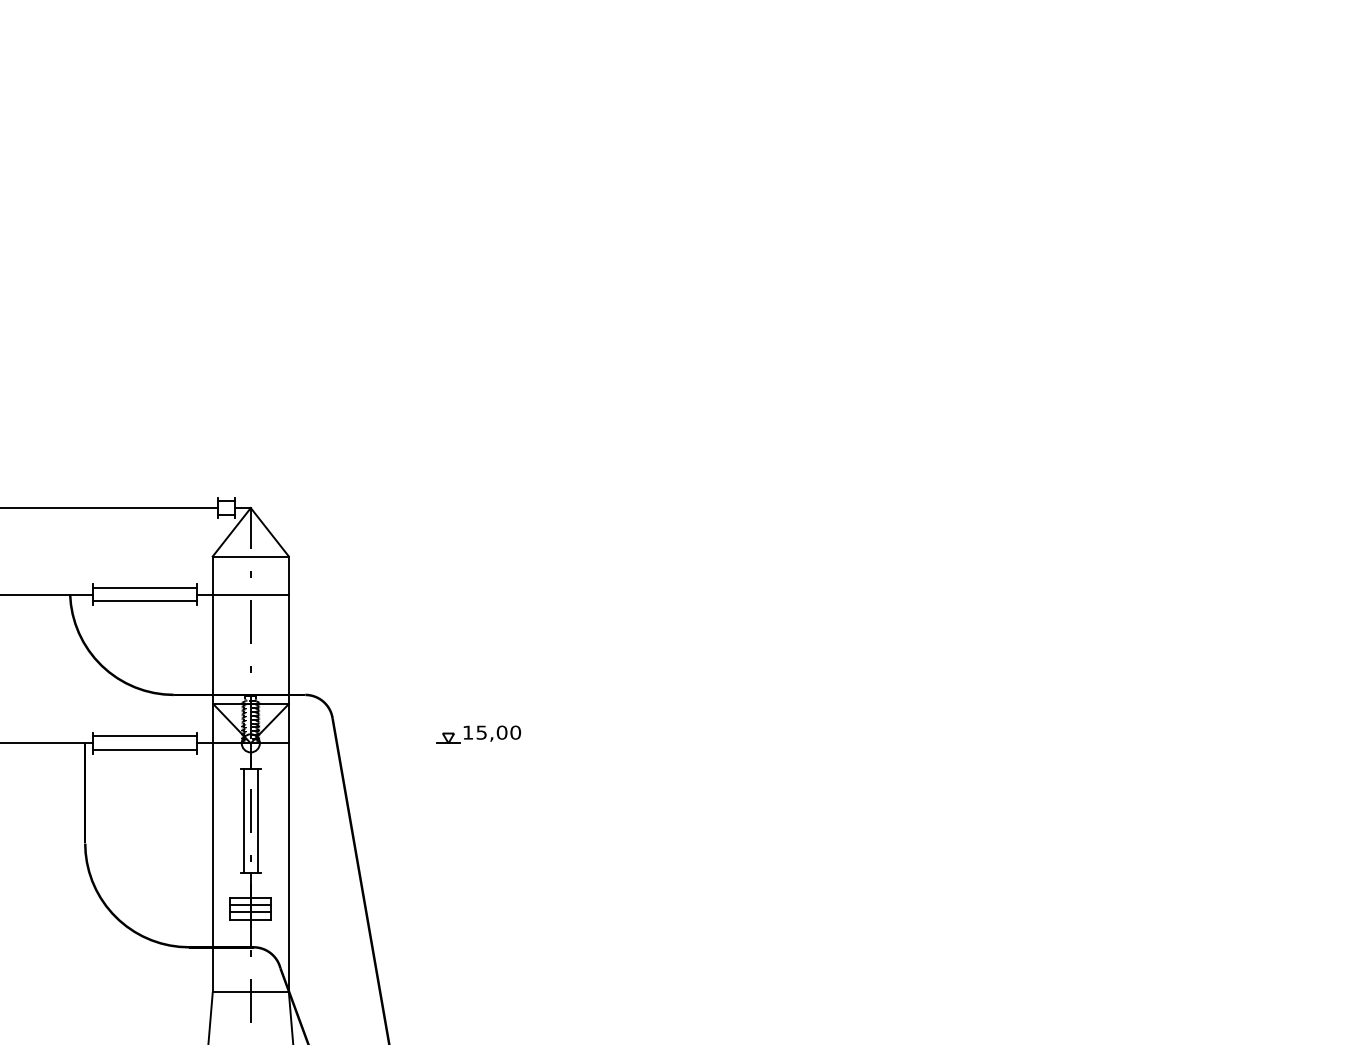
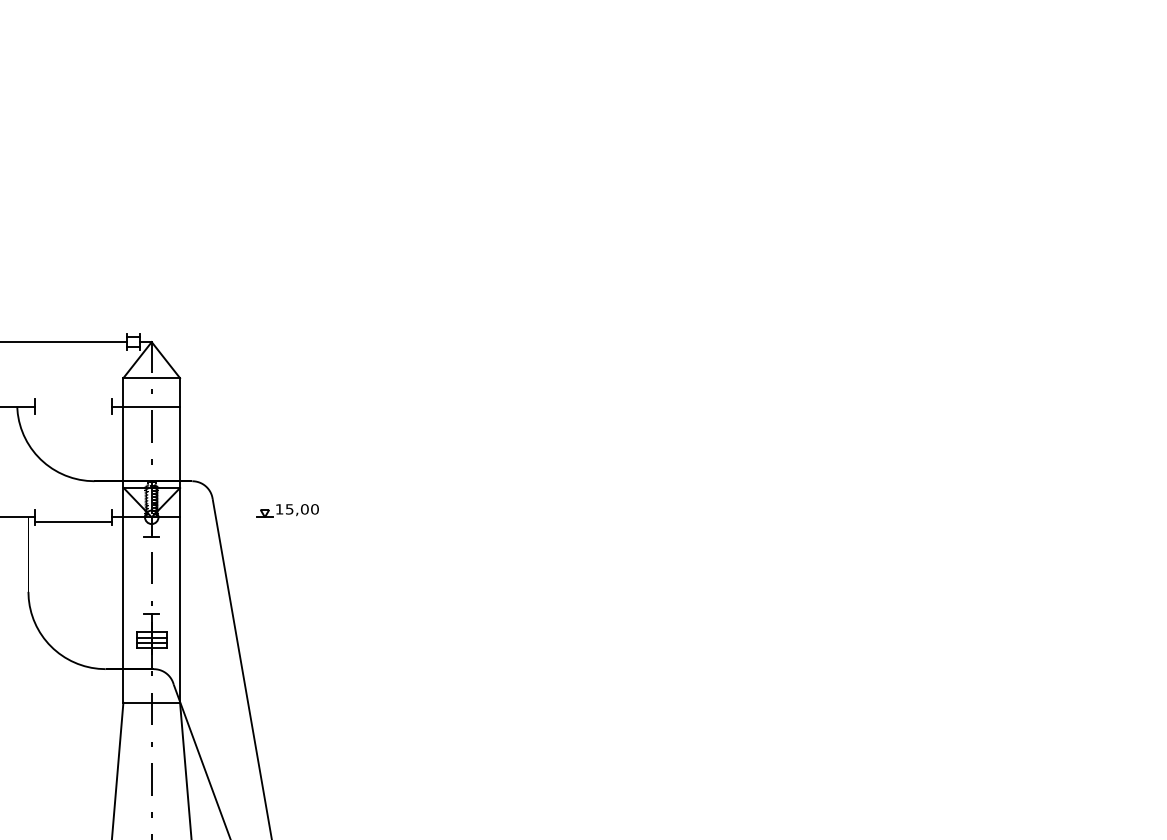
line: (144, 587) -> (72, 401), removed
line: (144, 601) -> (72, 411), removed
part: (478, 734) -> (287, 510), moved
line: (144, 736) -> (72, 512), removed
line: (243, 820) -> (146, 574), removed
line: (257, 820) -> (156, 574), removed

